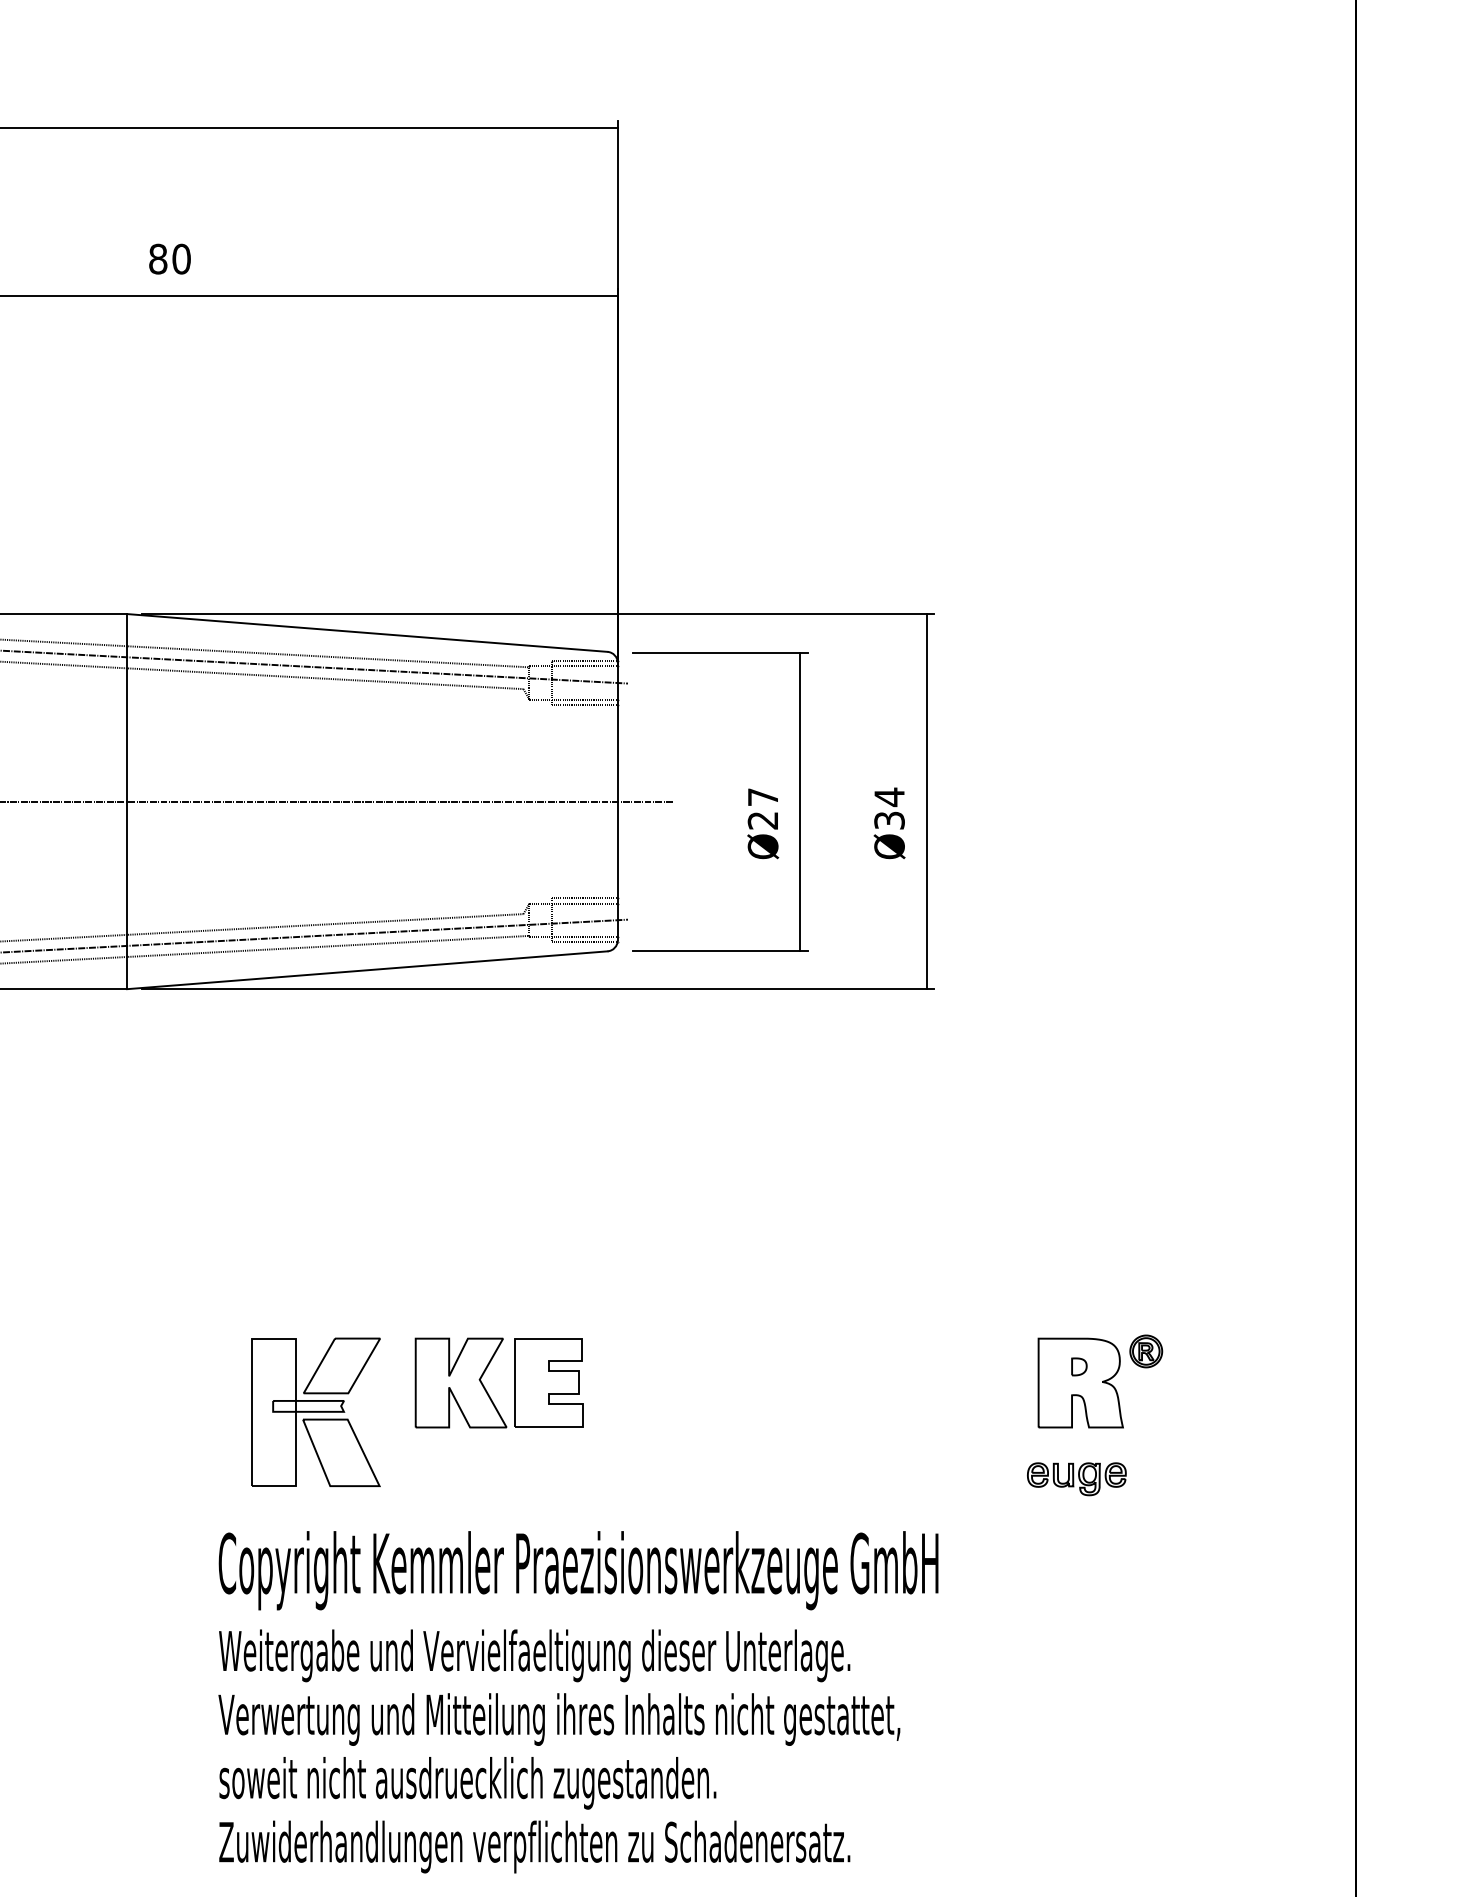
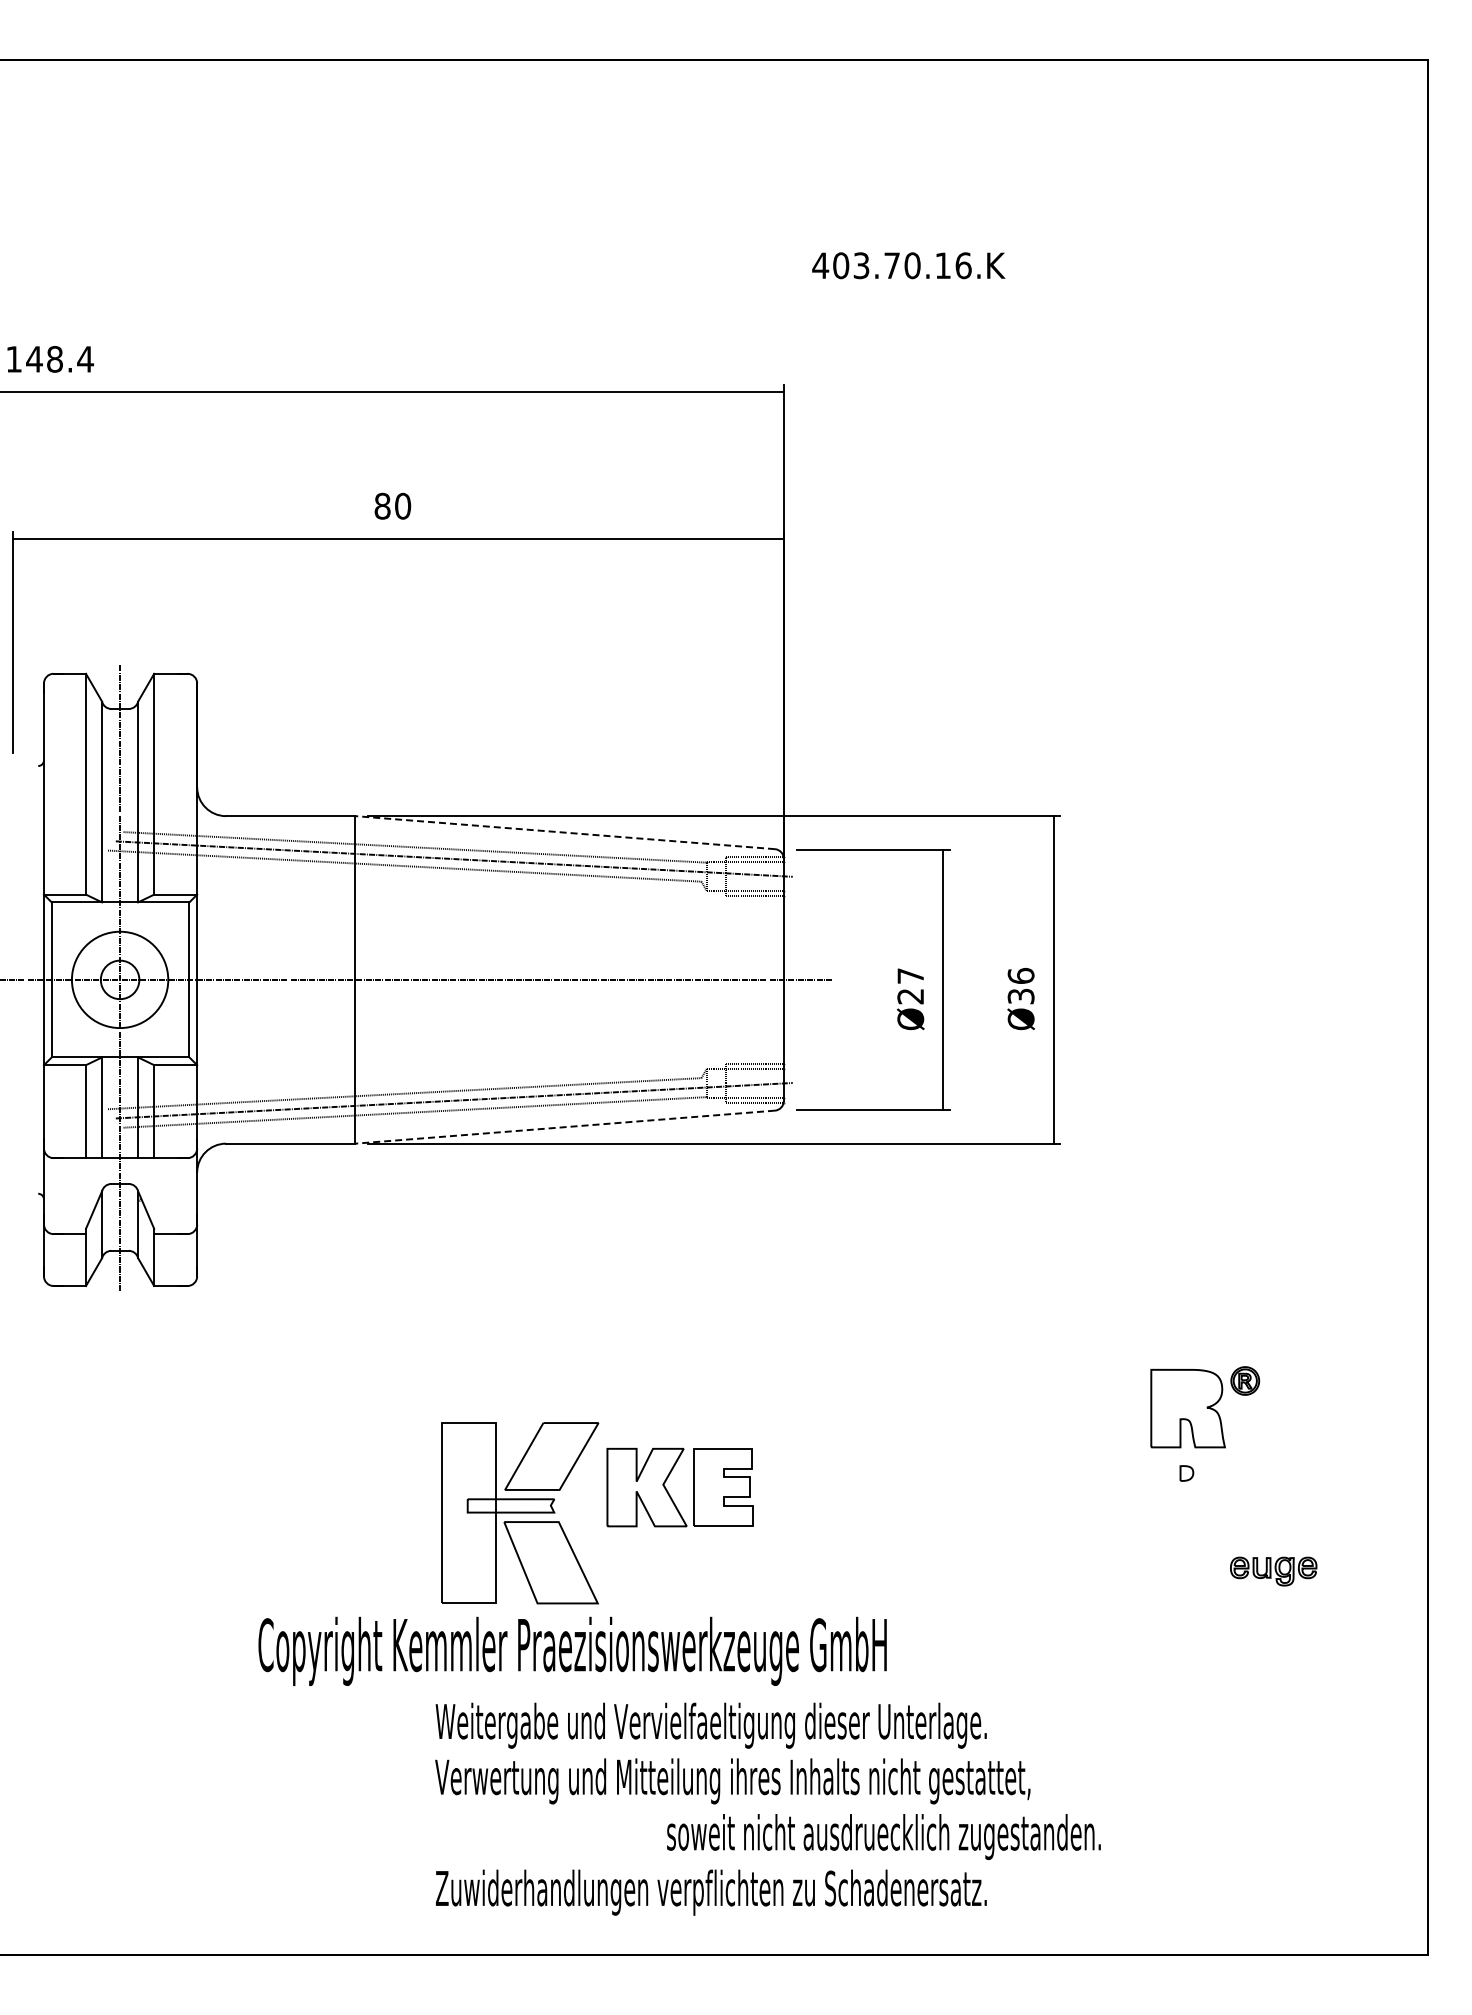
line: (366, 632) -> (564, 832), solid -> dashed
text: (888, 796) -> (1020, 975), Ø34 -> Ø36
line: (366, 970) -> (564, 1127), solid -> dashed
part: (1100, 1381) -> (1205, 1407), moved
part: (316, 1411) -> (520, 1512), size x1.4
part: (1076, 1479) -> (1273, 1571), moved
text: (578, 1569) -> (572, 1650), moved
text: (467, 1783) -> (883, 1837), moved

